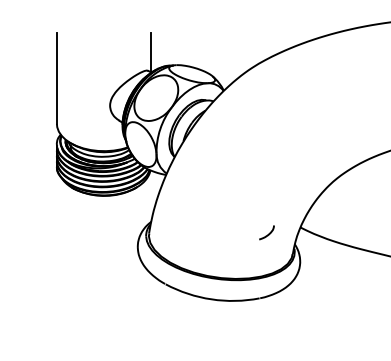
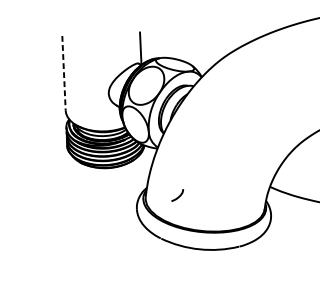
line: (56, 79) -> (63, 74), solid -> dashed
curve: (268, 233) -> (178, 195), moved

